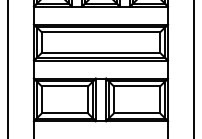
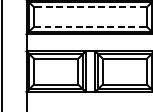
line: (100, 32) -> (90, 7), solid -> dashed
line: (101, 52) -> (90, 26), solid -> dashed

